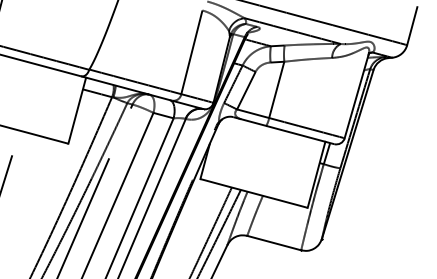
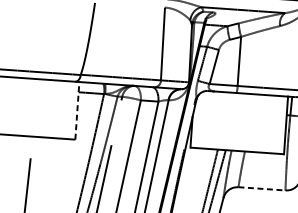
line: (77, 110) -> (77, 110), solid -> dashed
line: (274, 243) -> (262, 189), solid -> dashed

